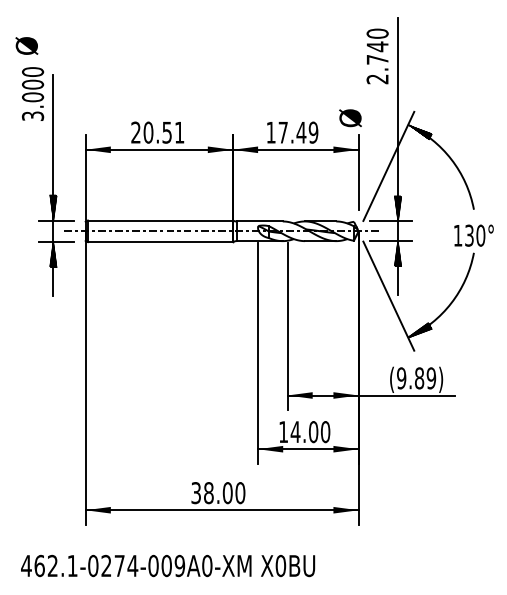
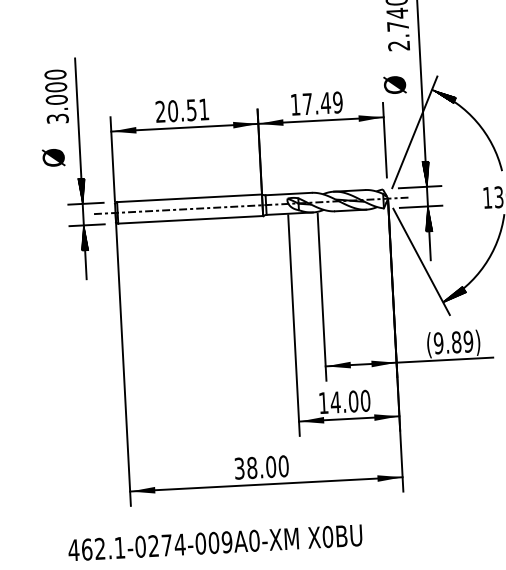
text: (26, 45) -> (53, 157), moved
text: (33, 93) -> (57, 96), moved
text: (350, 118) -> (395, 85), moved

